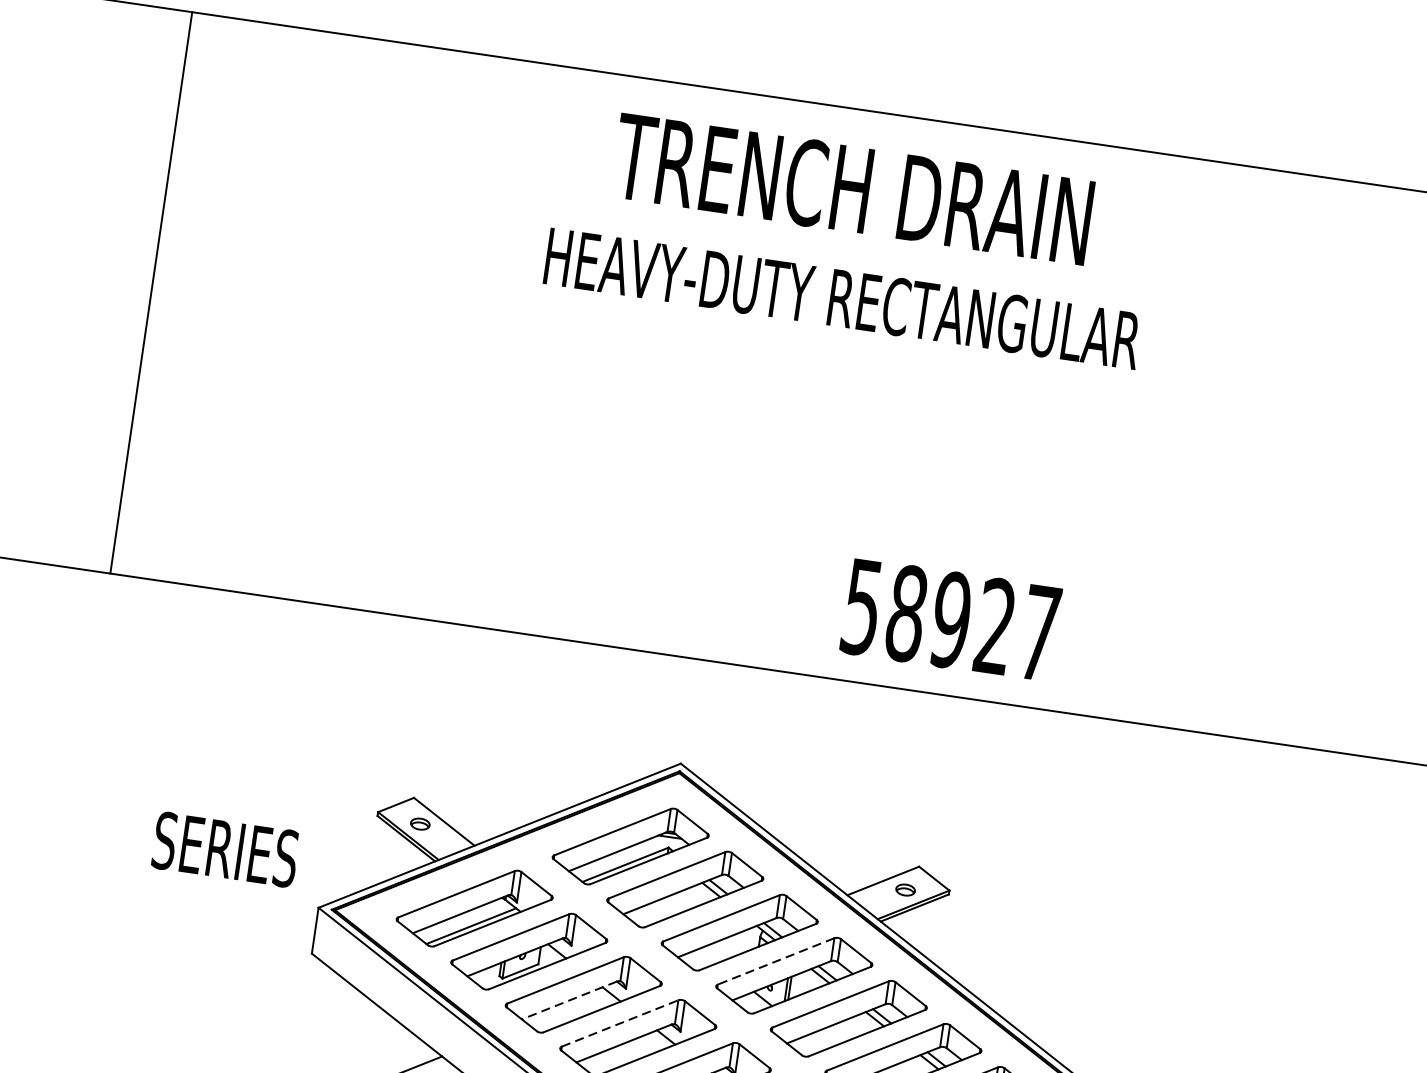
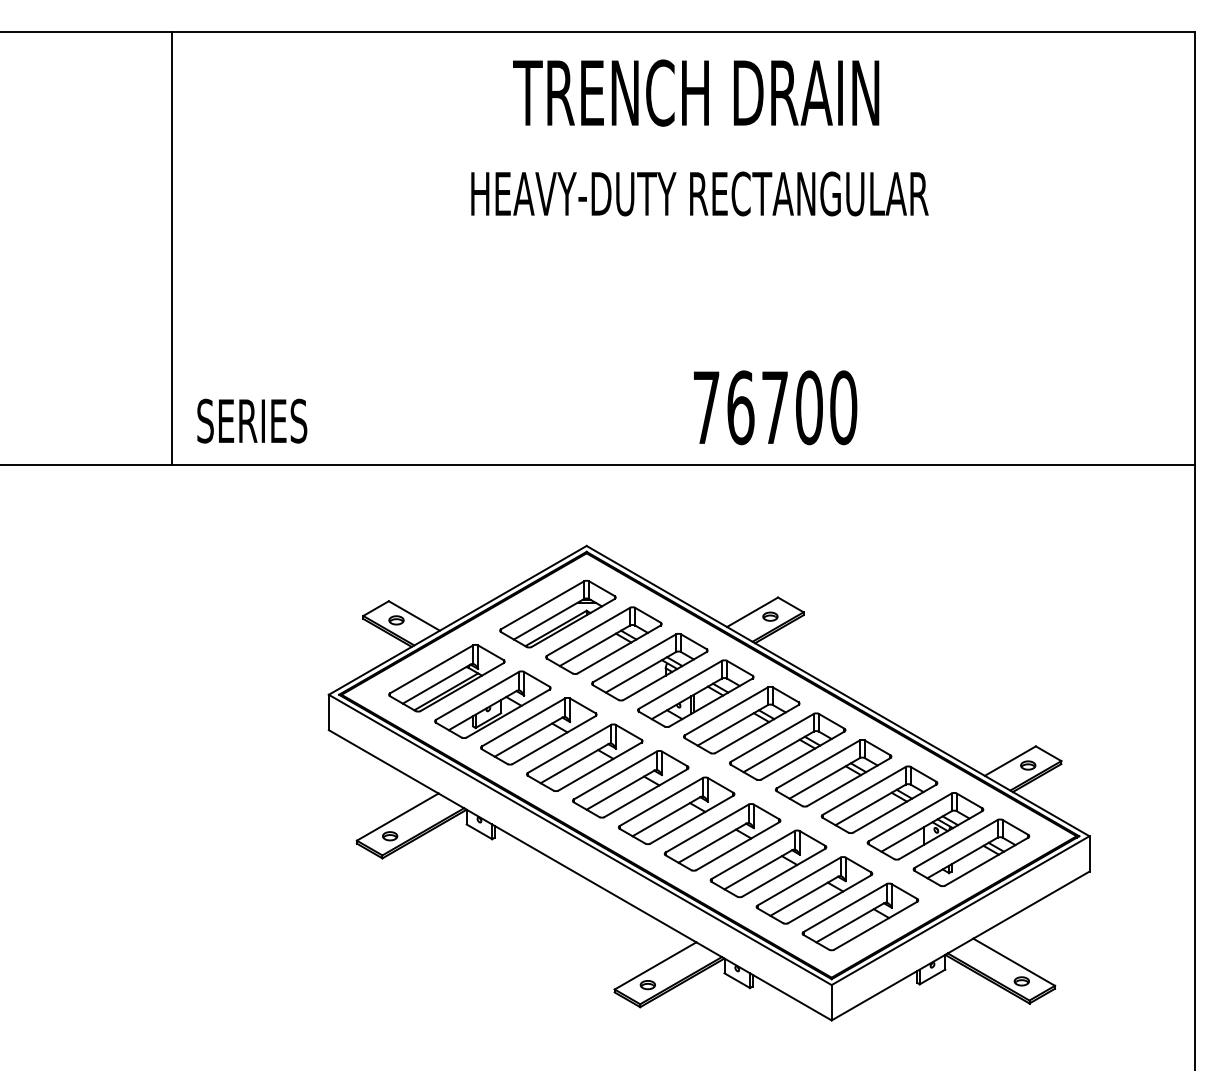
text: (853, 188) -> (696, 92), moved
line: (151, 292) -> (171, 248), moved
text: (842, 298) -> (699, 193), moved
text: (951, 619) -> (775, 407), 58927 -> 76700
text: (226, 848) -> (252, 420), moved
line: (776, 960) -> (680, 684), dashed -> solid
line: (569, 1000) -> (528, 737), dashed -> solid
line: (620, 1022) -> (569, 748), dashed -> solid

